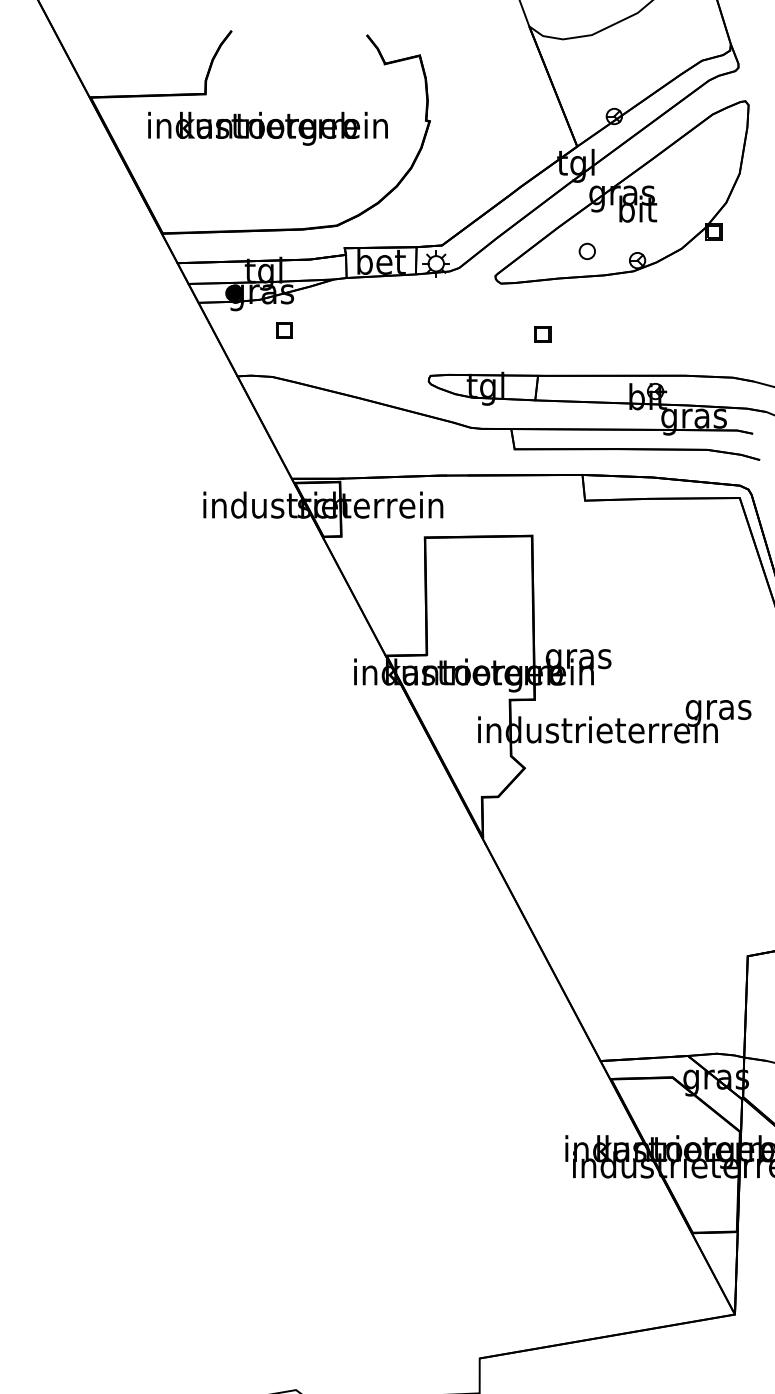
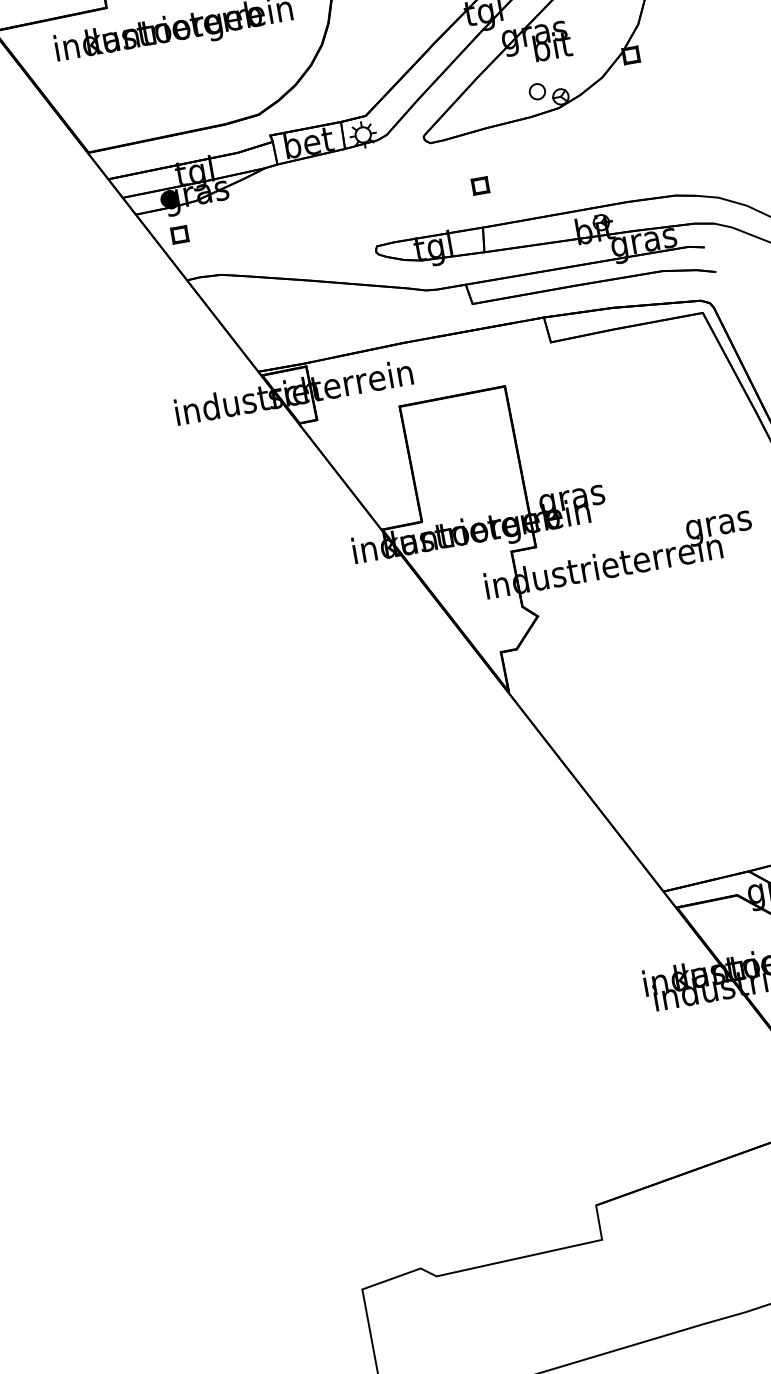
part: (586, 250) -> (536, 90), moved
part: (284, 330) -> (180, 234), moved

